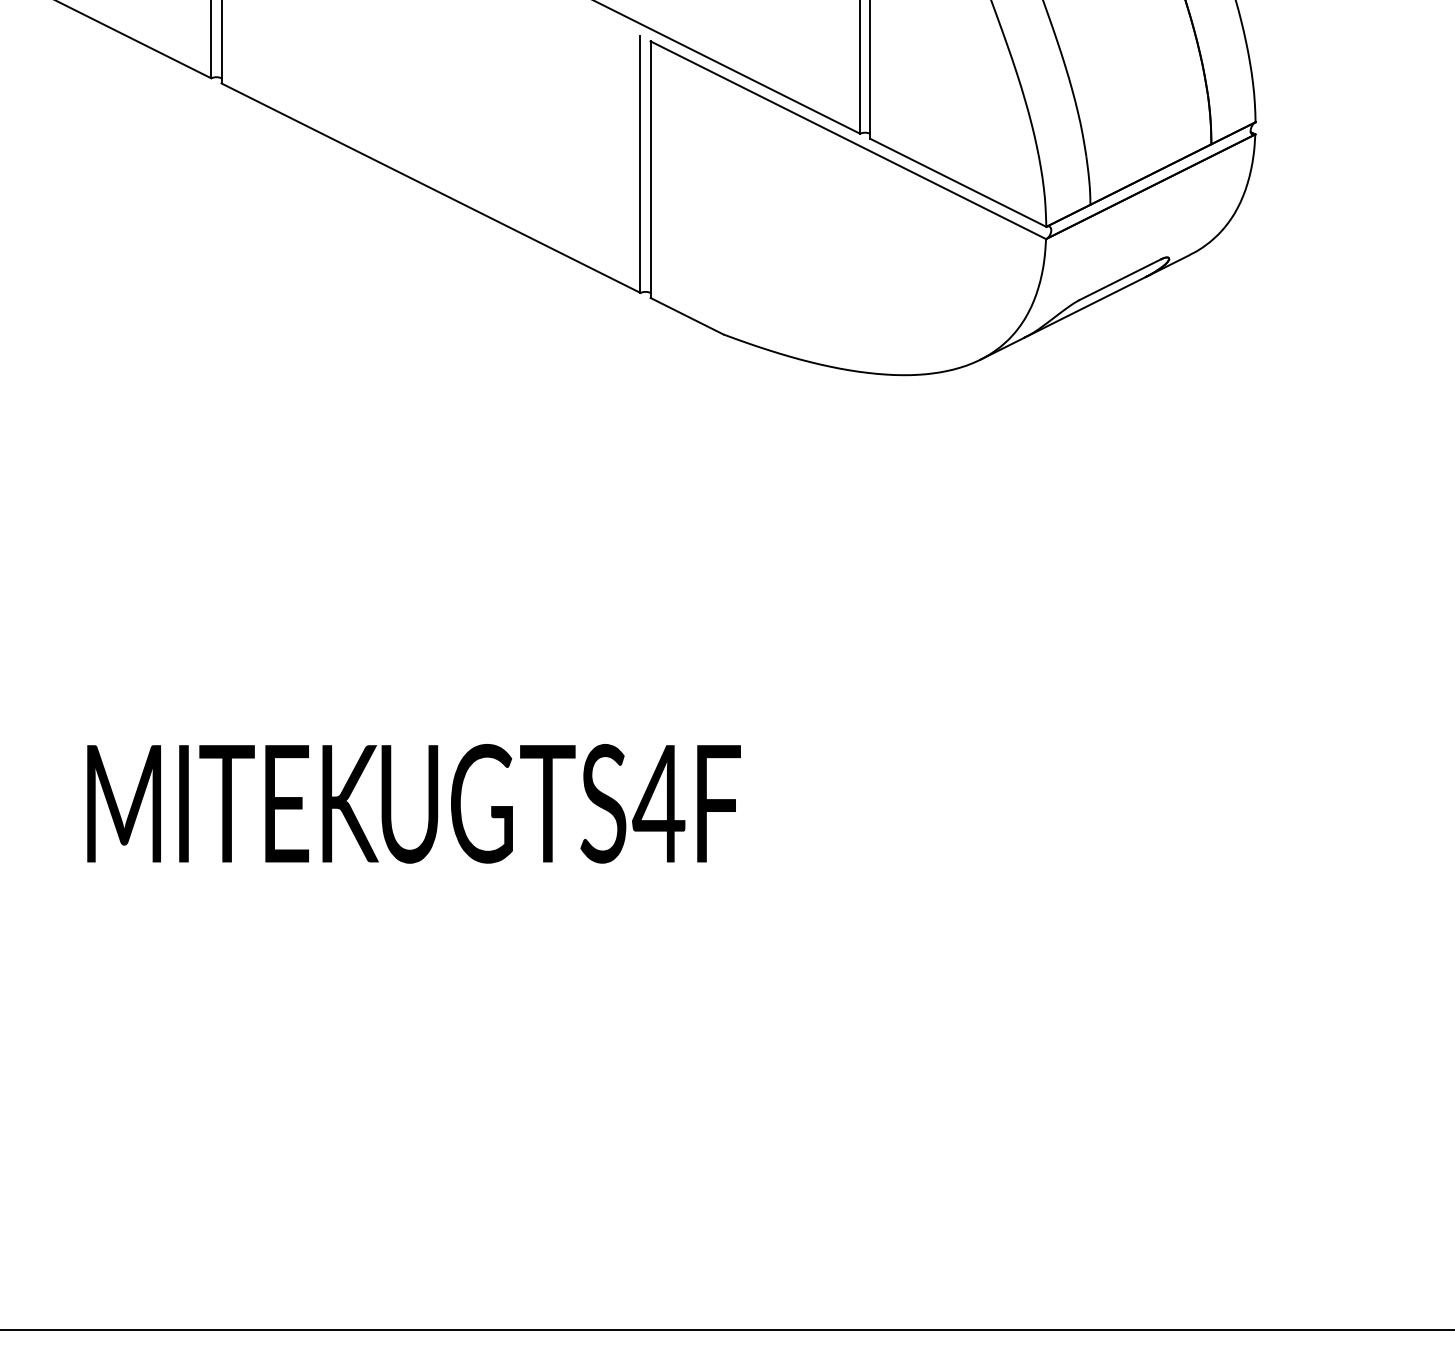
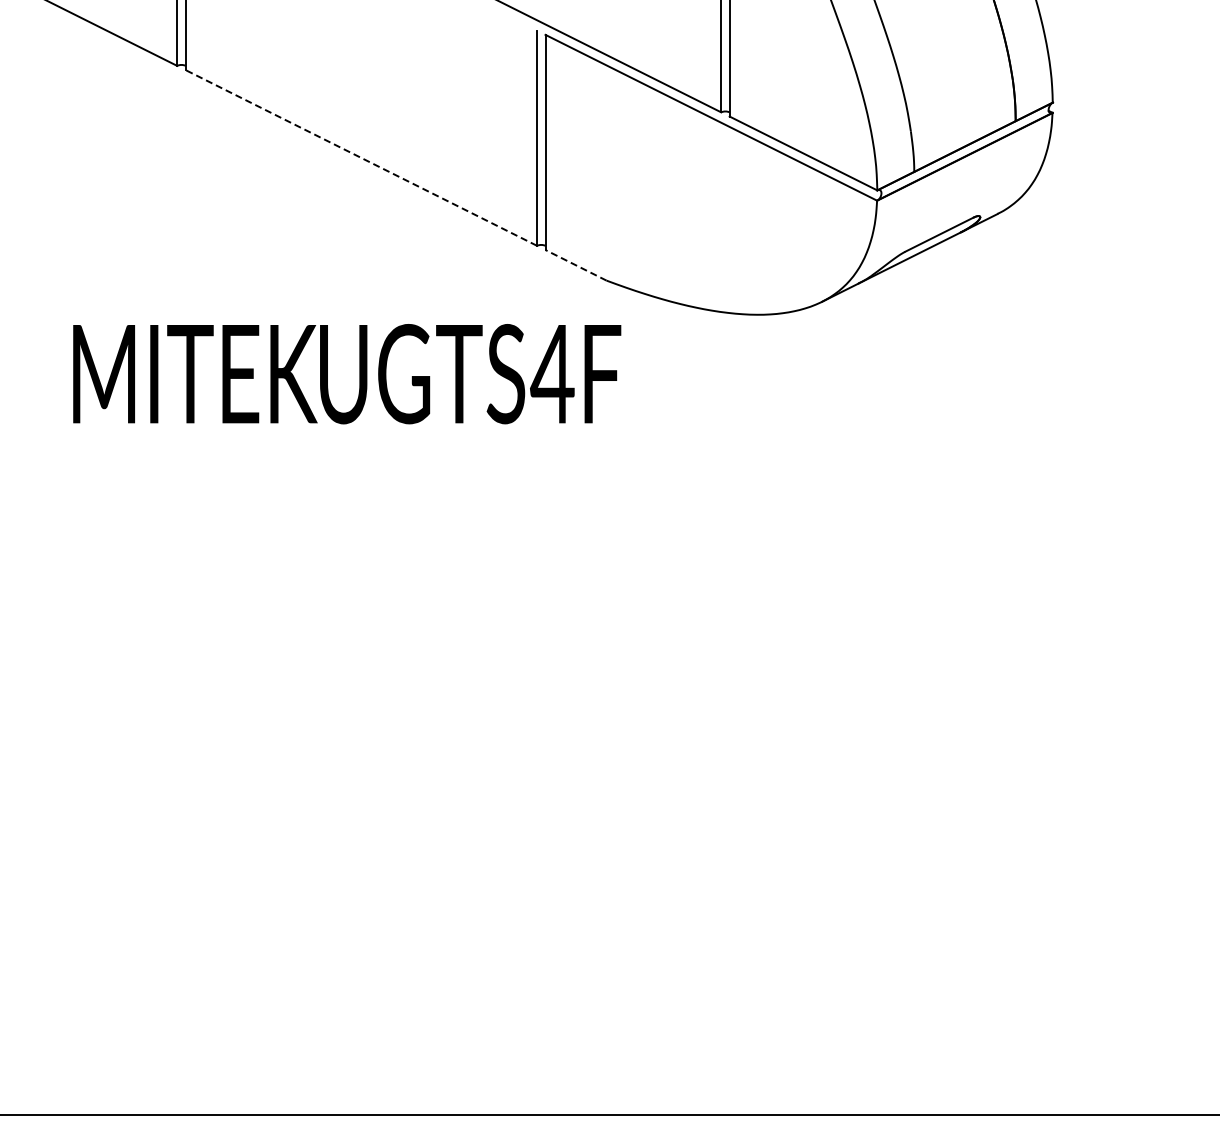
line: (429, 187) -> (360, 157), solid -> dashed
line: (686, 316) -> (575, 265), solid -> dashed
text: (414, 804) -> (347, 374), moved

